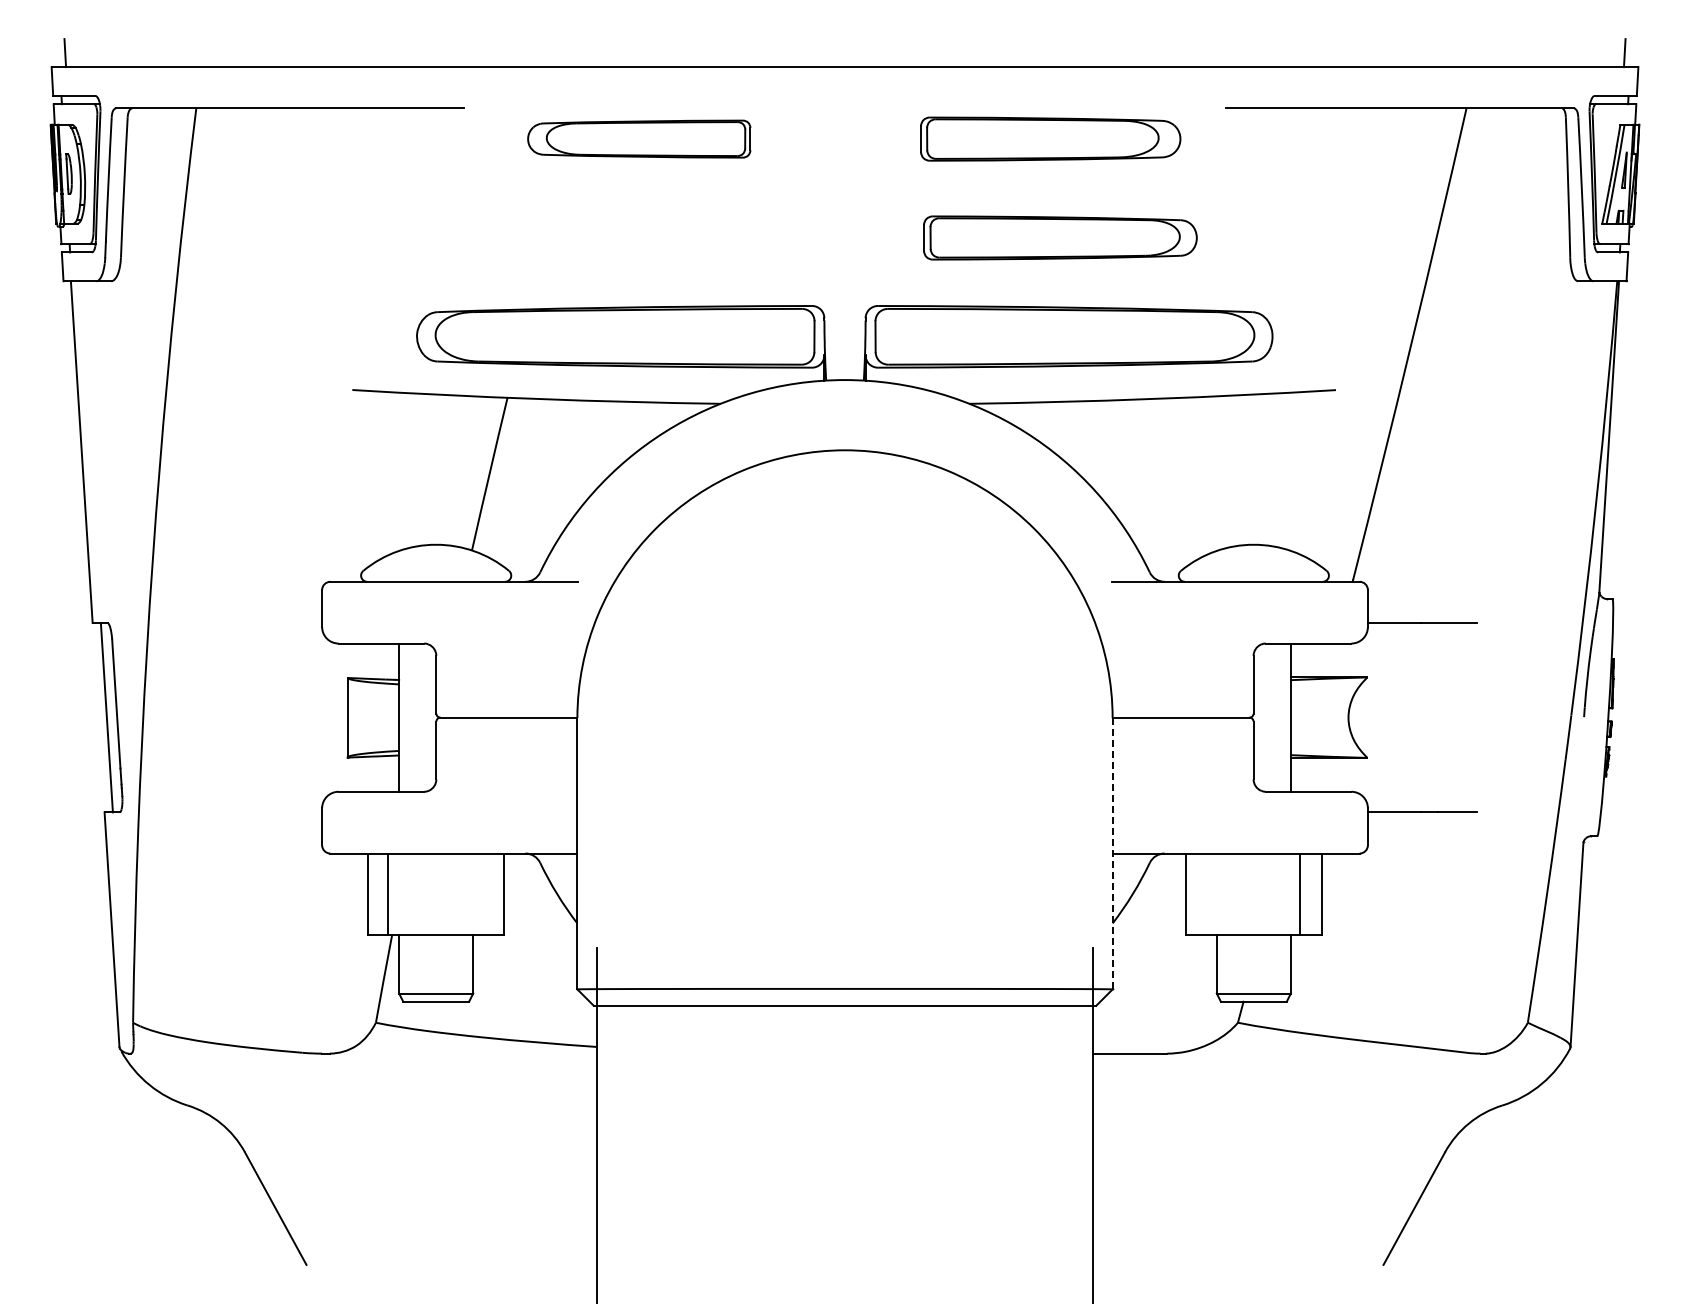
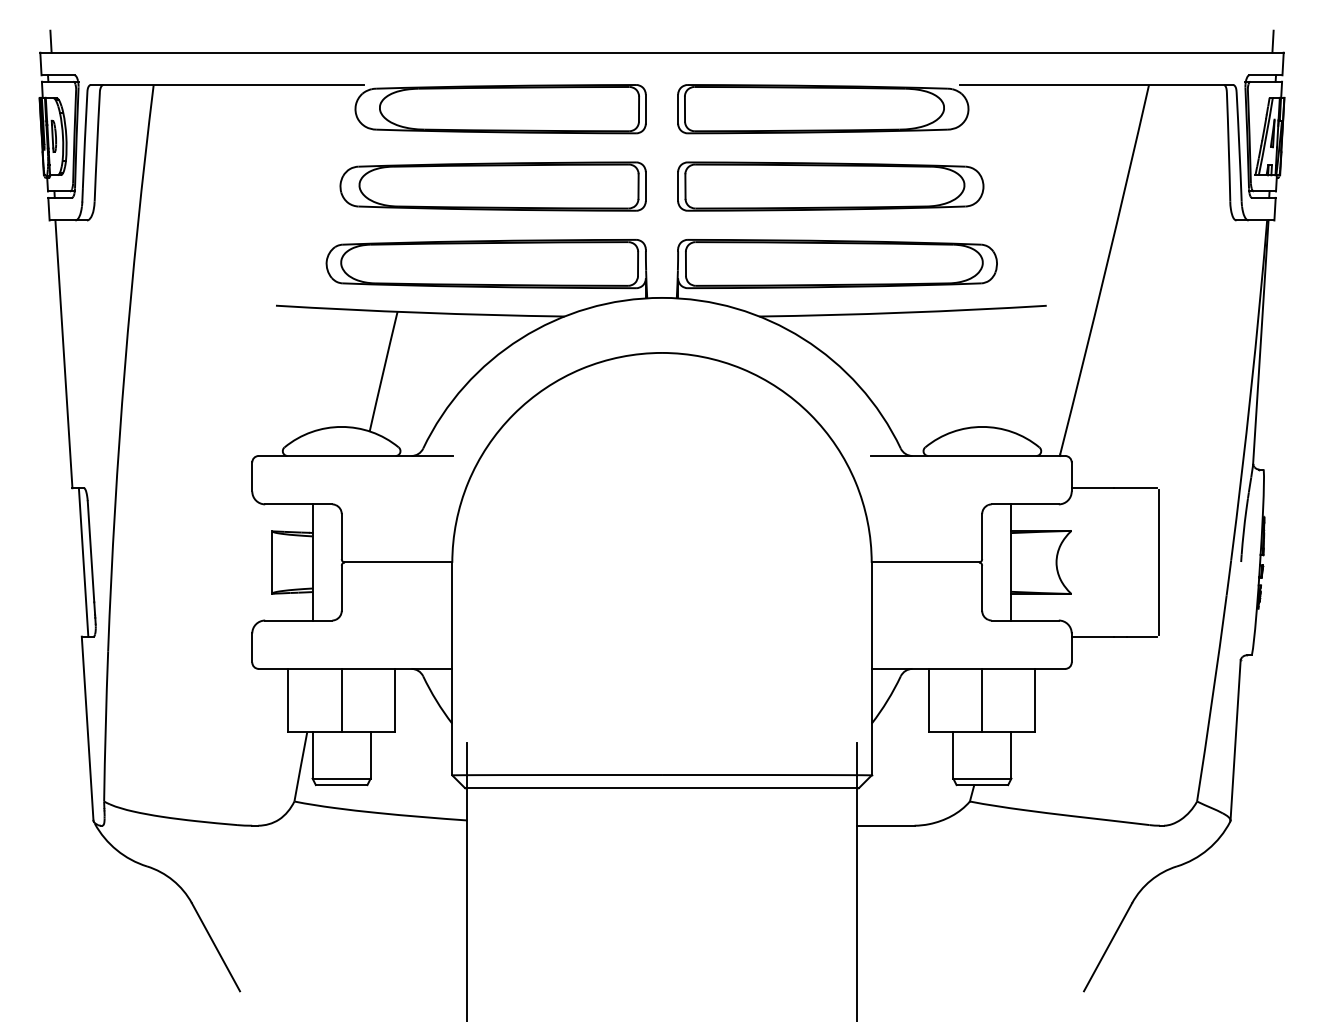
part: (639, 138) -> (500, 108), size x1.67
part: (1050, 138) -> (823, 108), size x1.43
part: (629, 237) -> (493, 186), added
part: (1060, 237) -> (830, 186), size x1.43
line: (1479, 717) -> (1159, 562), added
line: (1112, 853) -> (871, 668), dashed -> solid
line: (388, 893) -> (341, 700), moved
line: (1299, 893) -> (982, 700), moved

